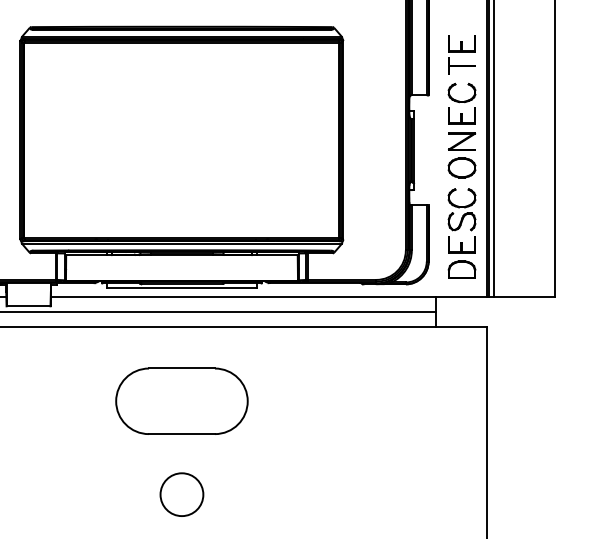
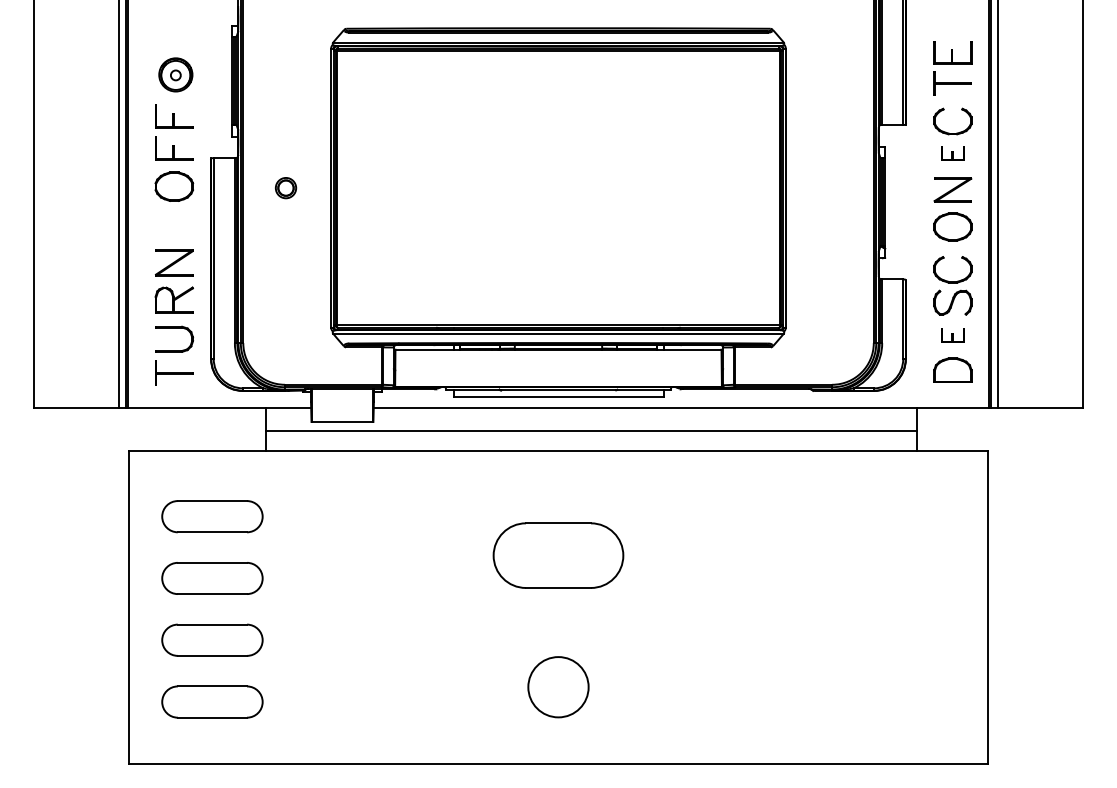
part: (461, 115) -> (952, 153), size x0.6
part: (461, 244) -> (952, 335), size x0.6
part: (181, 401) -> (558, 555), size x0.7

